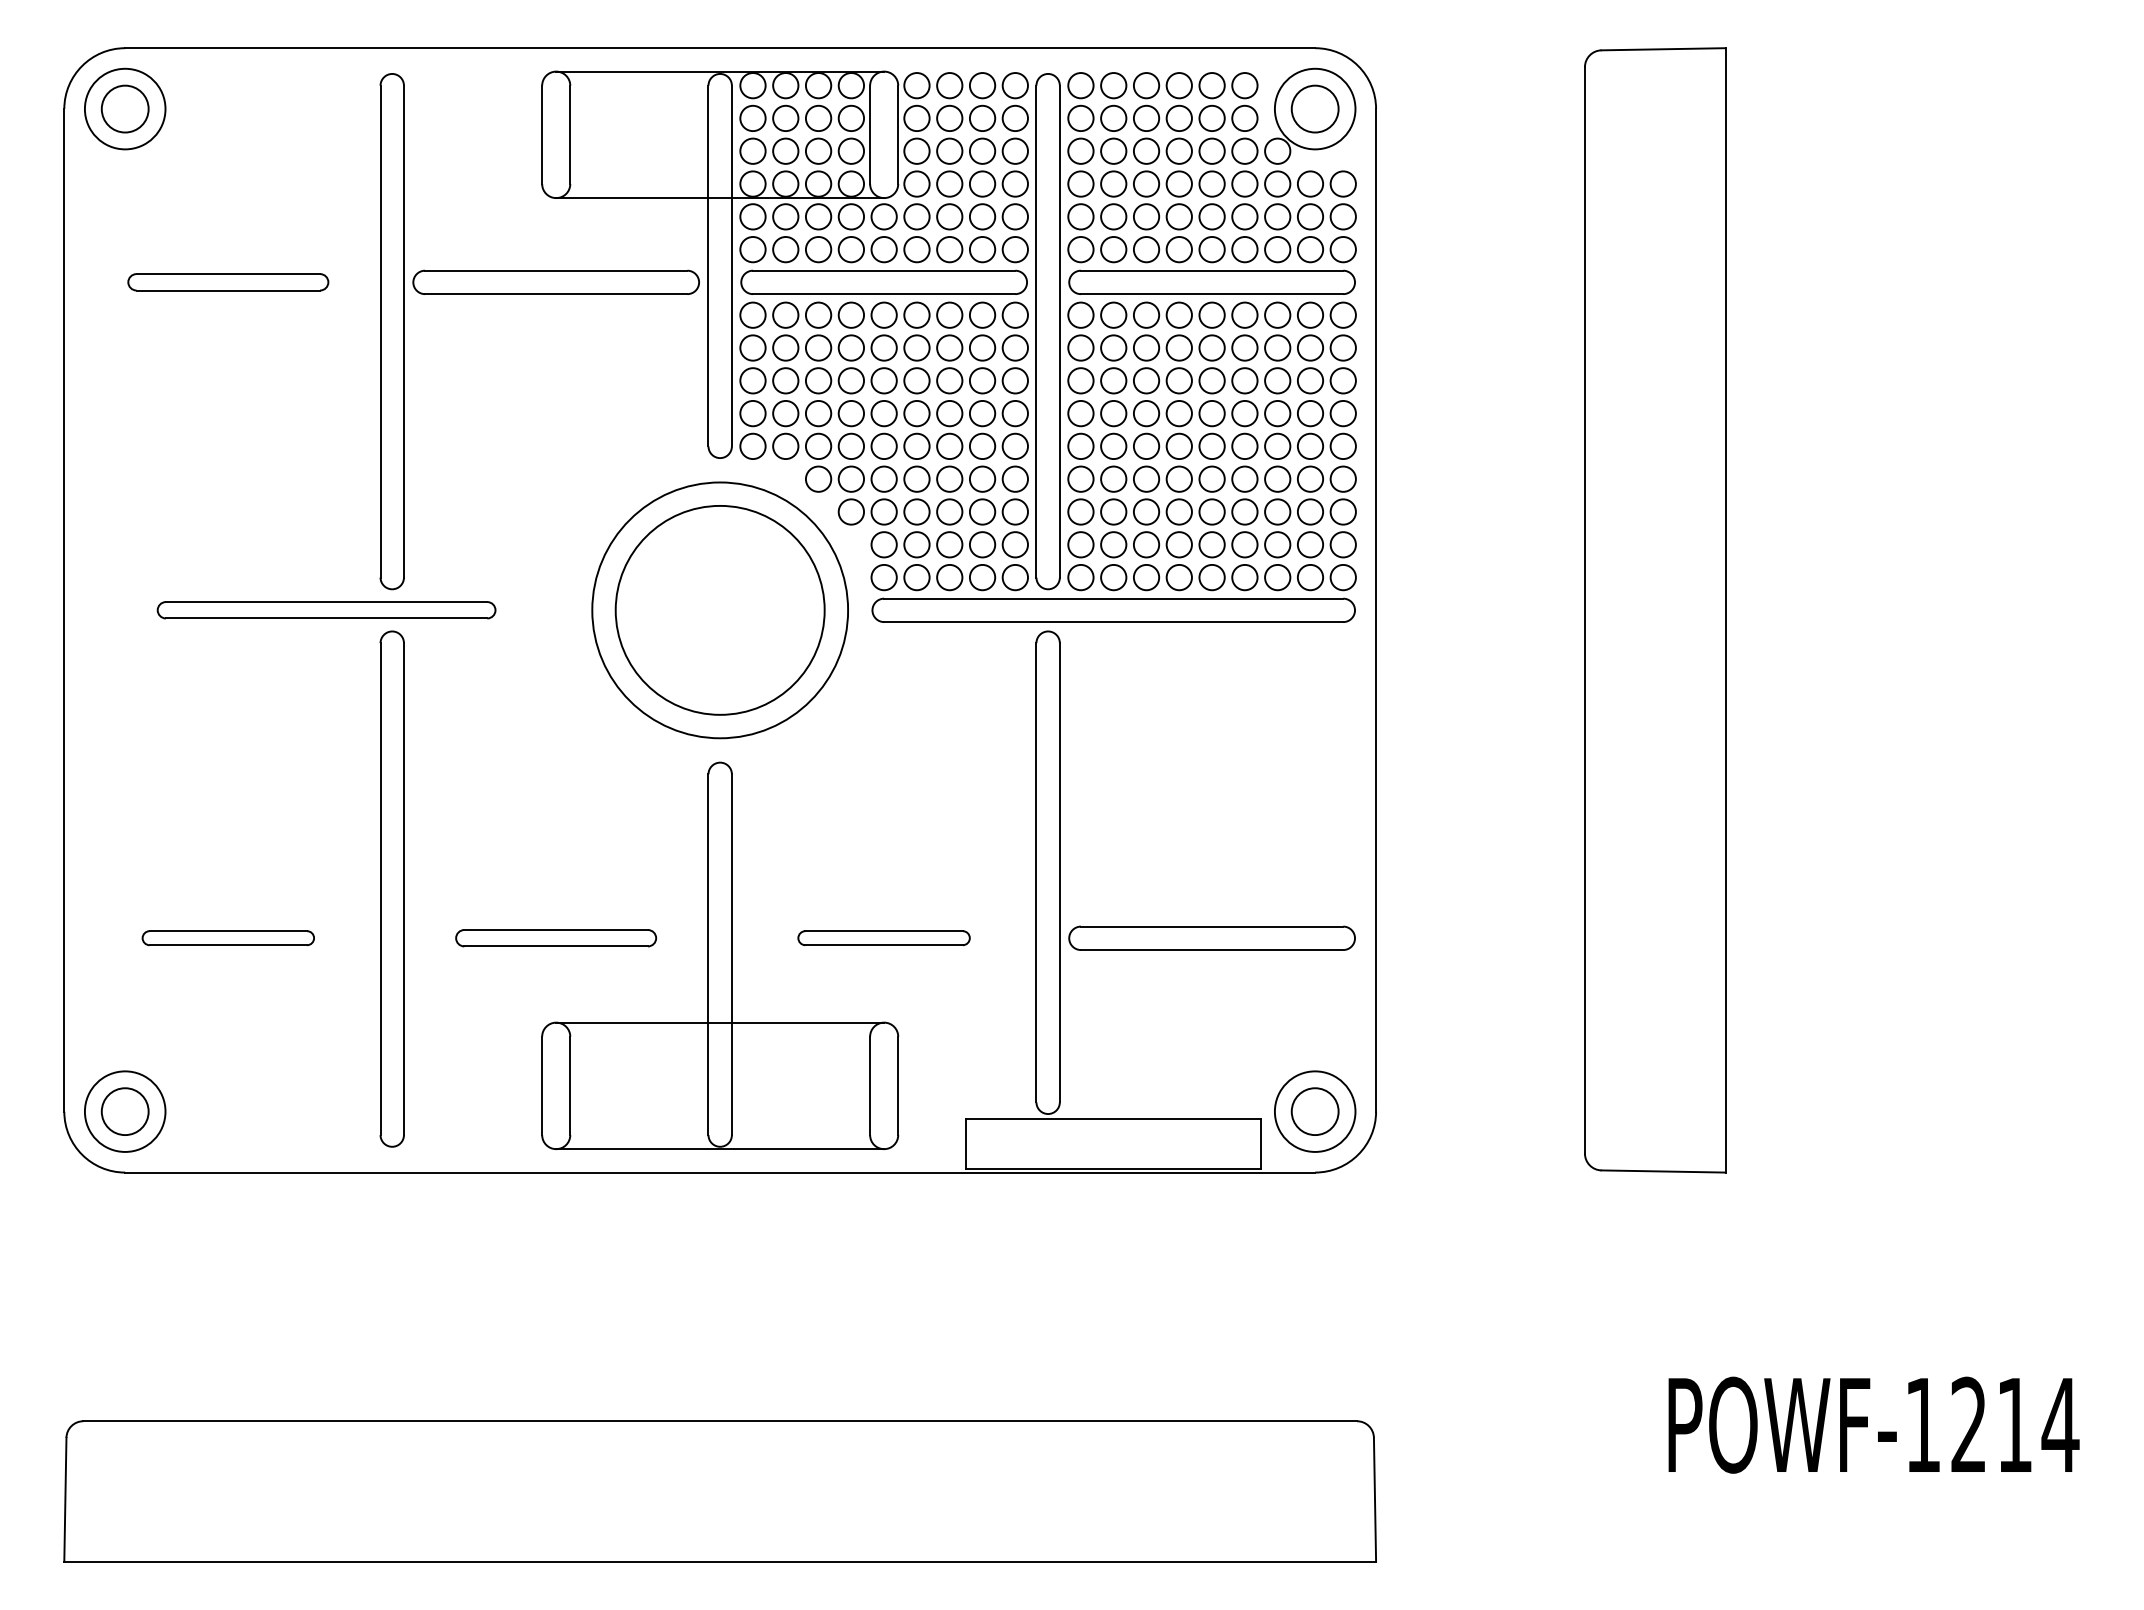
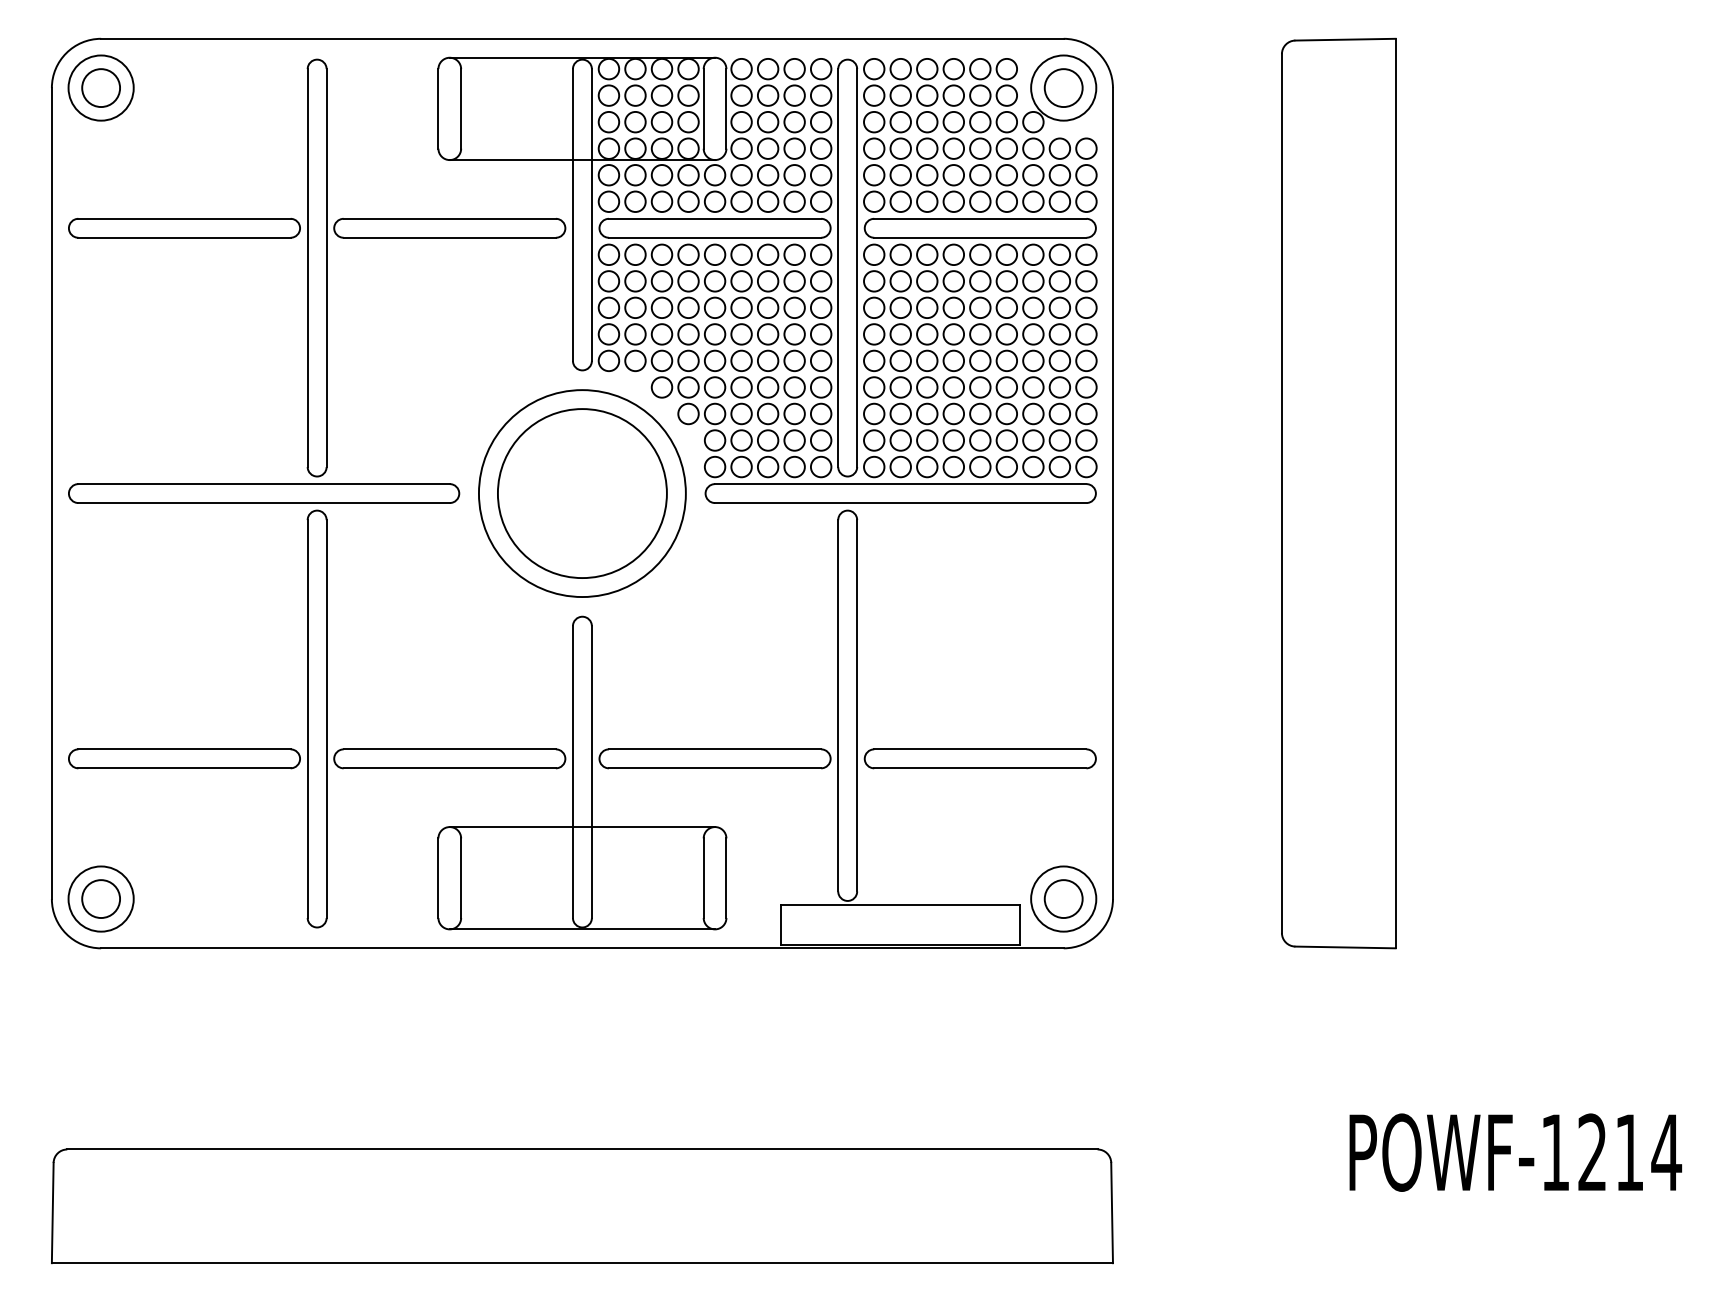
part: (228, 281) -> (184, 227), size x1.43
part: (326, 609) -> (263, 492), size x1.43
part: (228, 937) -> (184, 758), size x1.67
part: (555, 937) -> (449, 758), size x1.43
part: (883, 937) -> (714, 758), size x1.67

